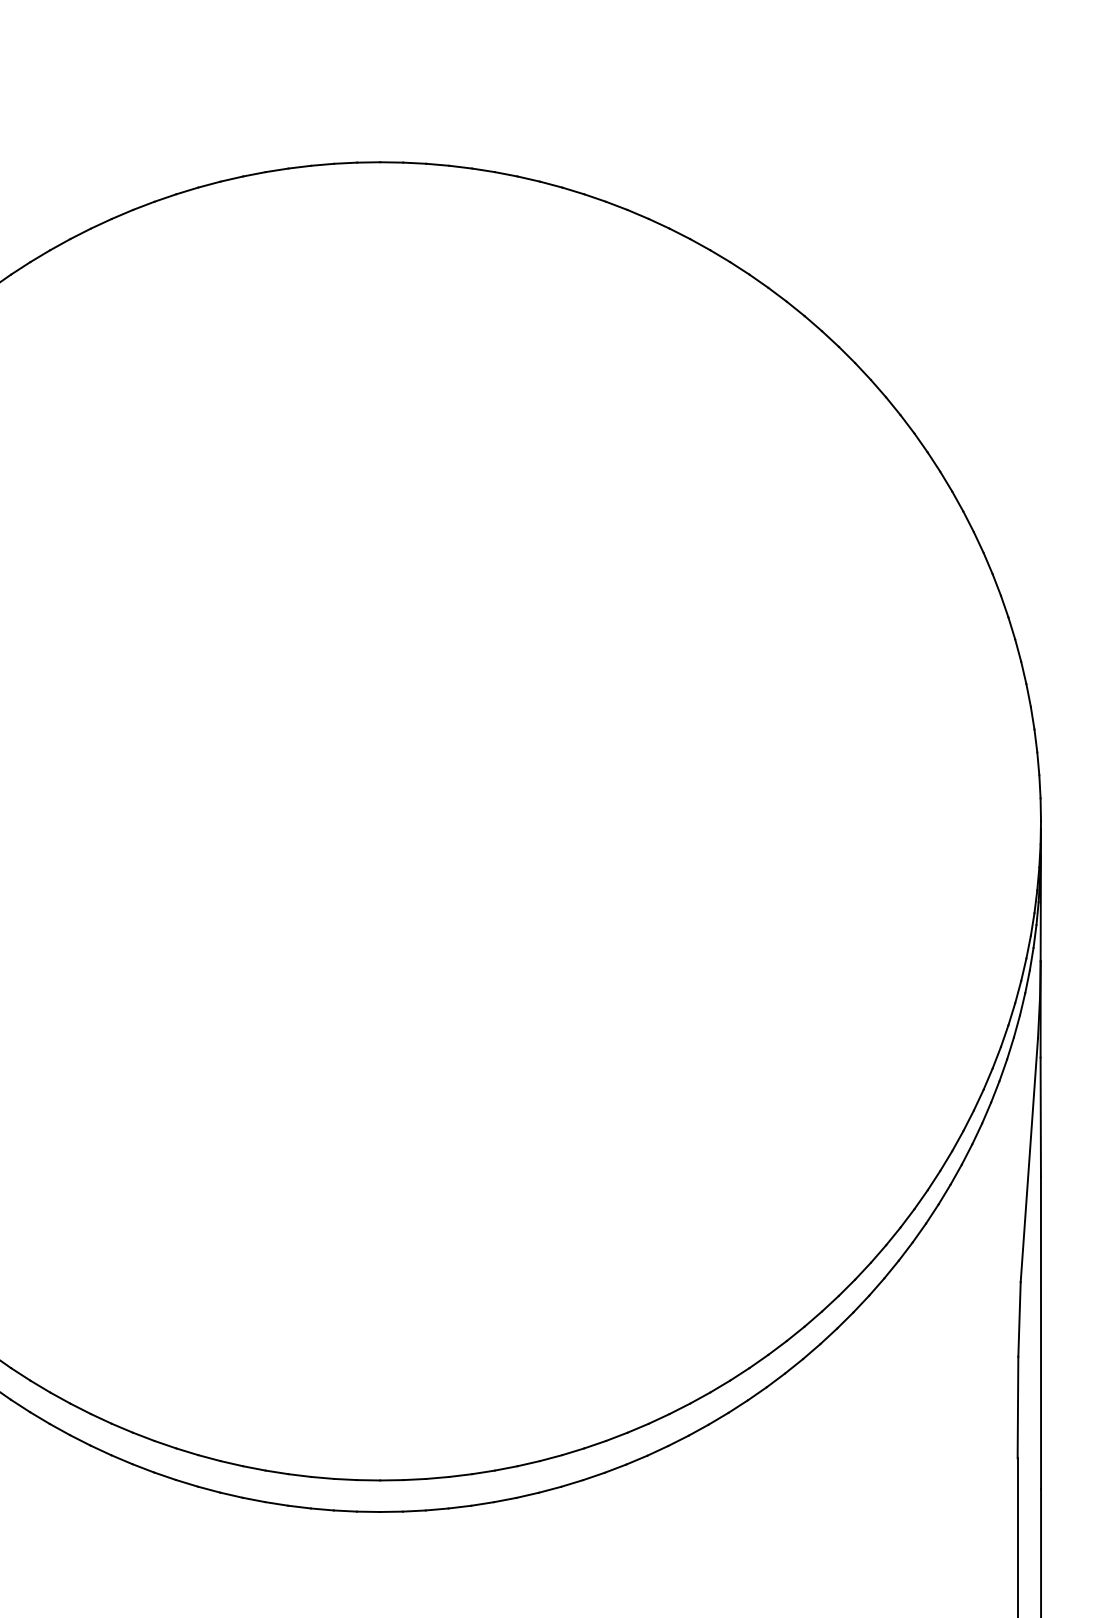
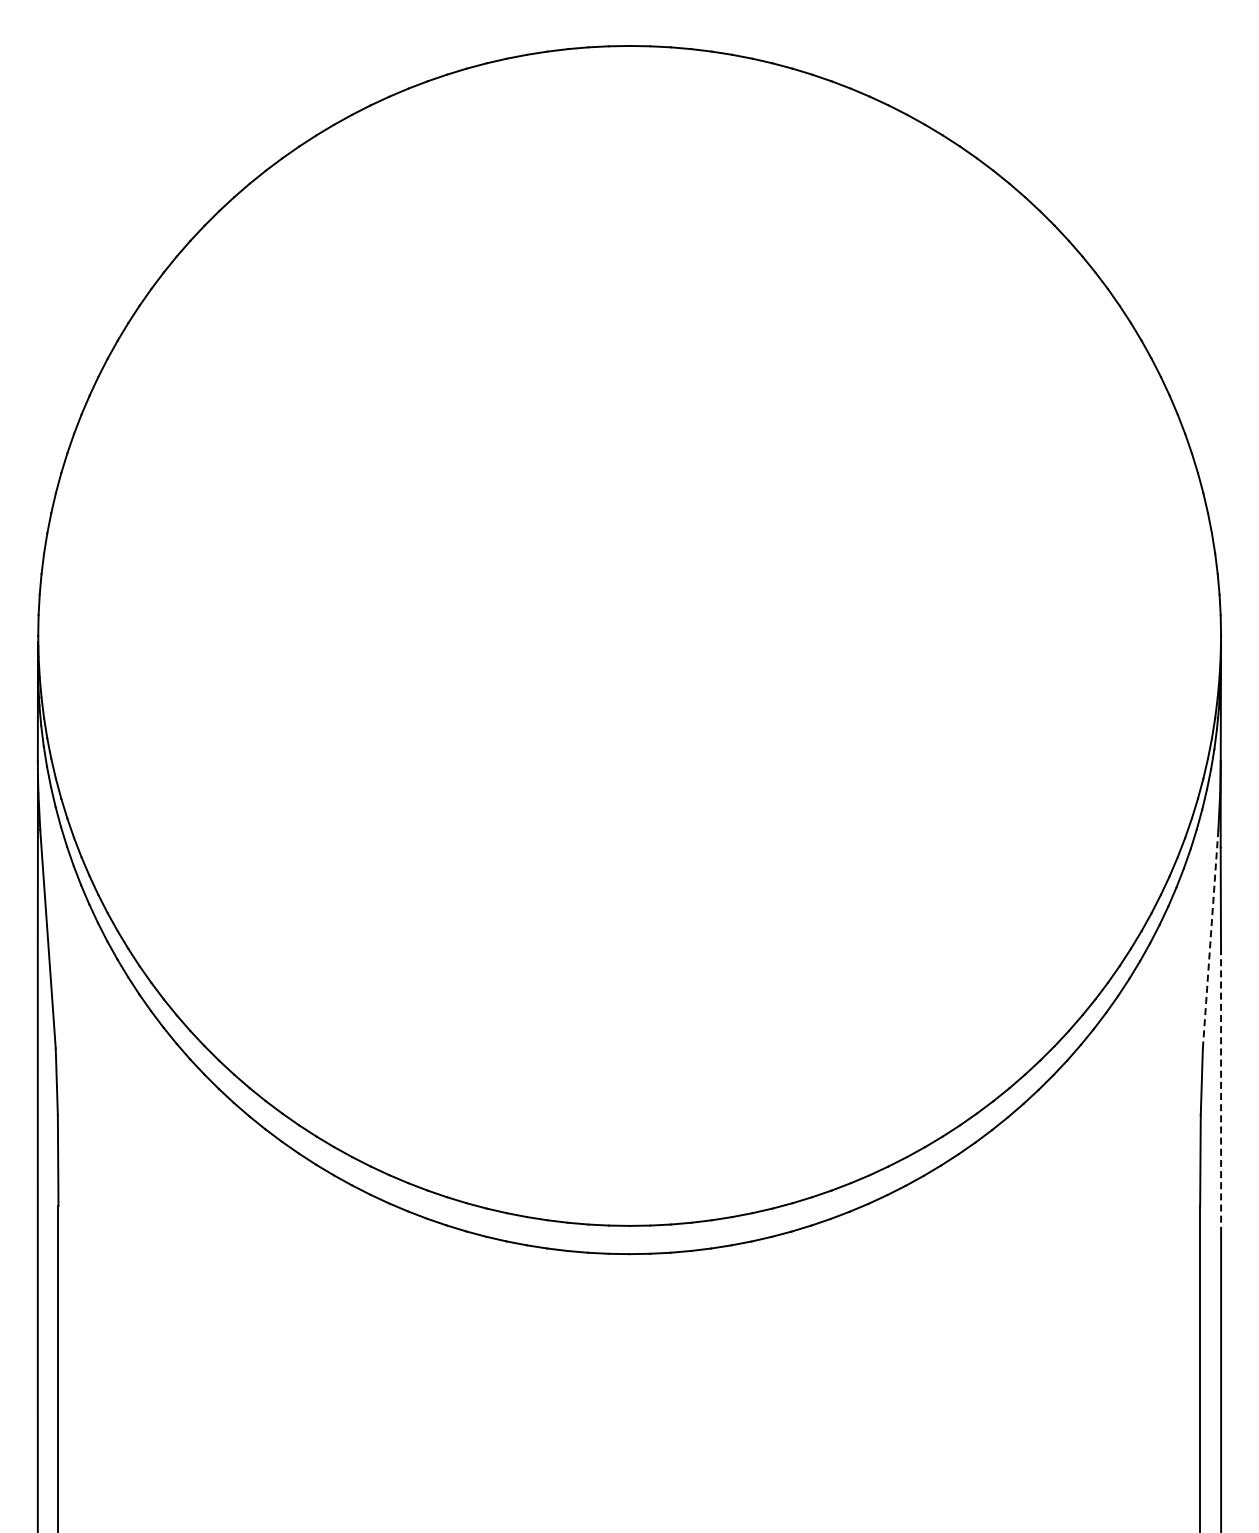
line: (1029, 1160) -> (1210, 939), solid -> dashed
line: (1041, 1332) -> (1221, 1093), solid -> dashed

